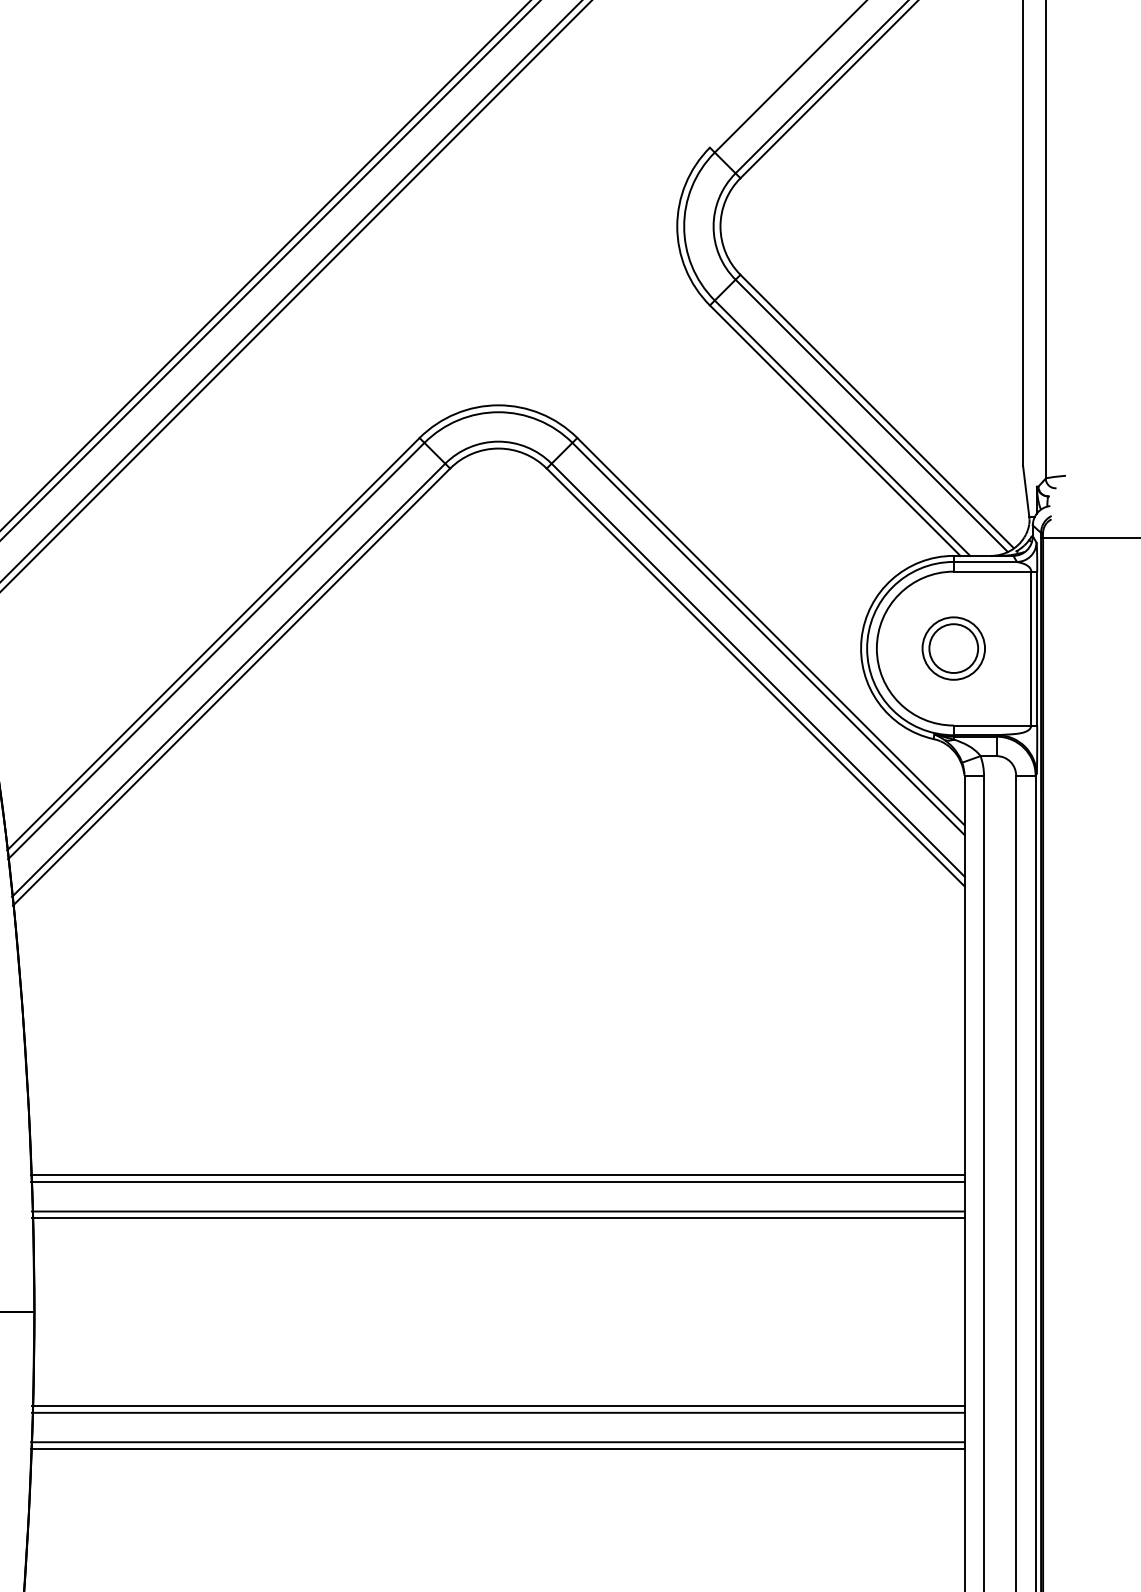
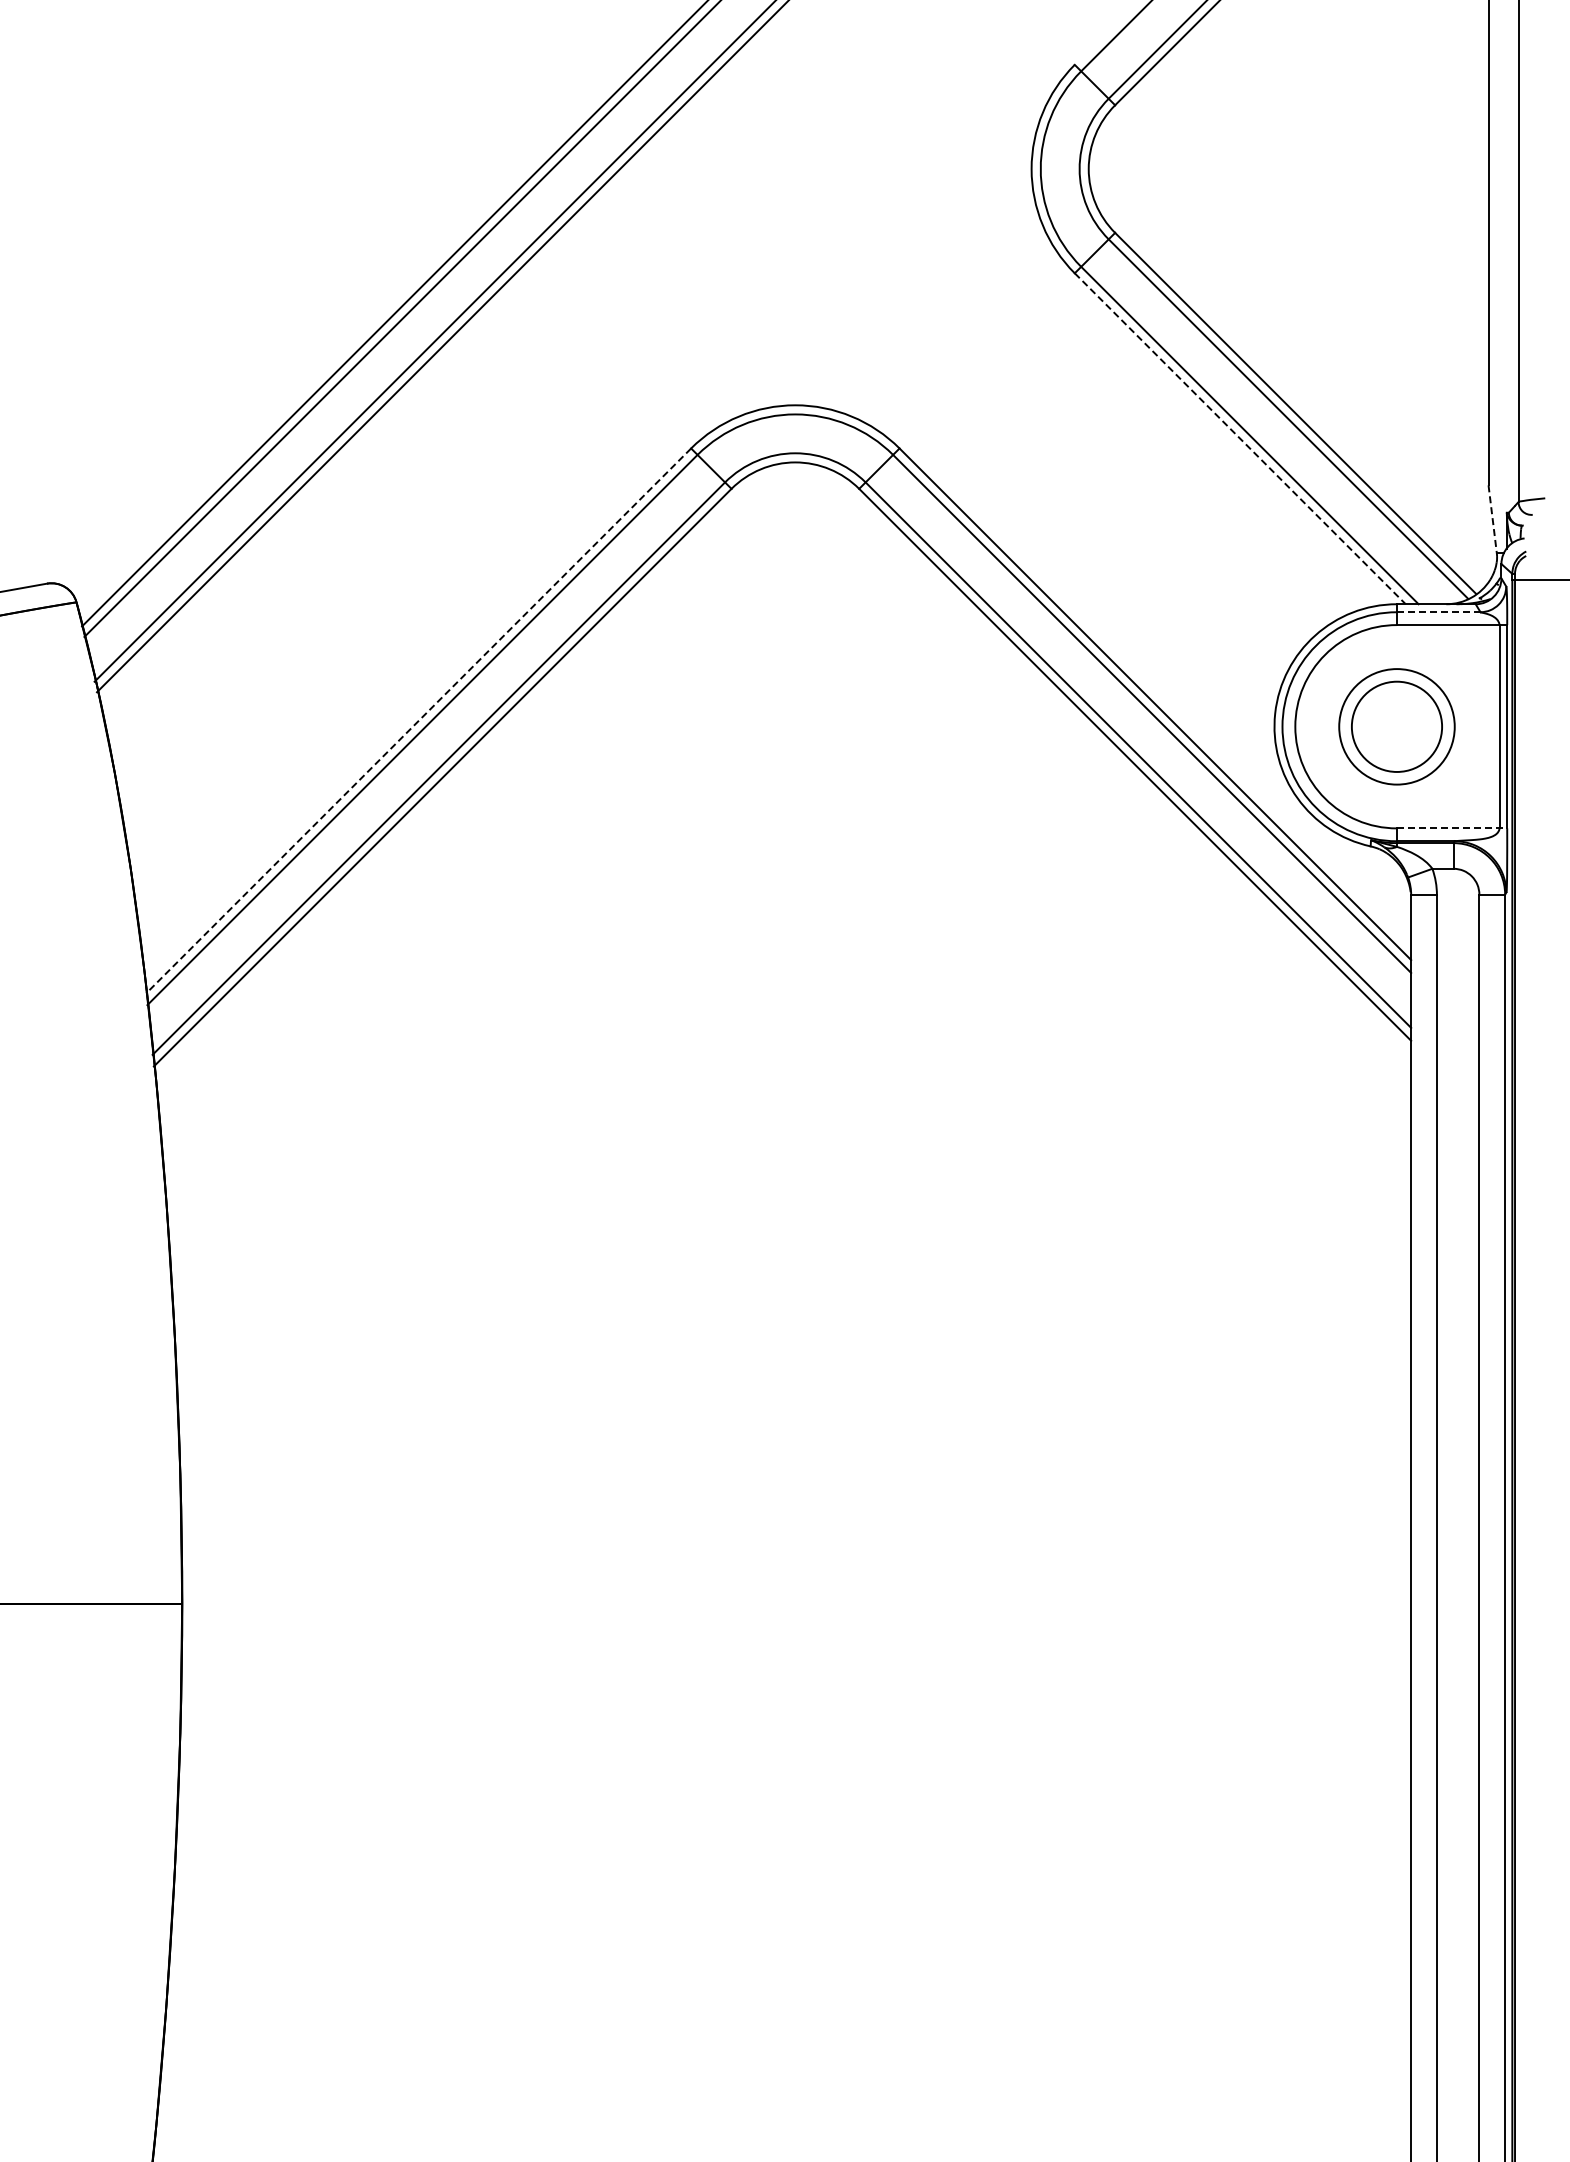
line: (835, 431) -> (1240, 439), solid -> dashed
line: (1026, 491) -> (1492, 519), solid -> dashed
line: (985, 562) -> (1438, 612), solid -> dashed
line: (213, 644) -> (418, 721), solid -> dashed
part: (953, 648) -> (1396, 726), size x1.4
line: (995, 725) -> (1452, 828), solid -> dashed
line: (497, 1175) -> (794, 1422), removed
line: (497, 1181) -> (794, 1431), removed
line: (497, 1211) -> (794, 1470), removed
line: (498, 1218) -> (795, 1479), removed
line: (498, 1405) -> (795, 1727), removed
line: (497, 1412) -> (794, 1736), removed
line: (497, 1442) -> (794, 1775), removed
line: (497, 1449) -> (794, 1784), removed

